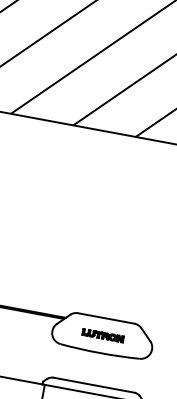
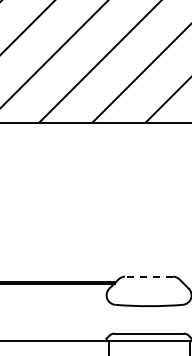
line: (105, 318) -> (148, 276), solid -> dashed
part: (102, 334) -> (148, 290), removed

